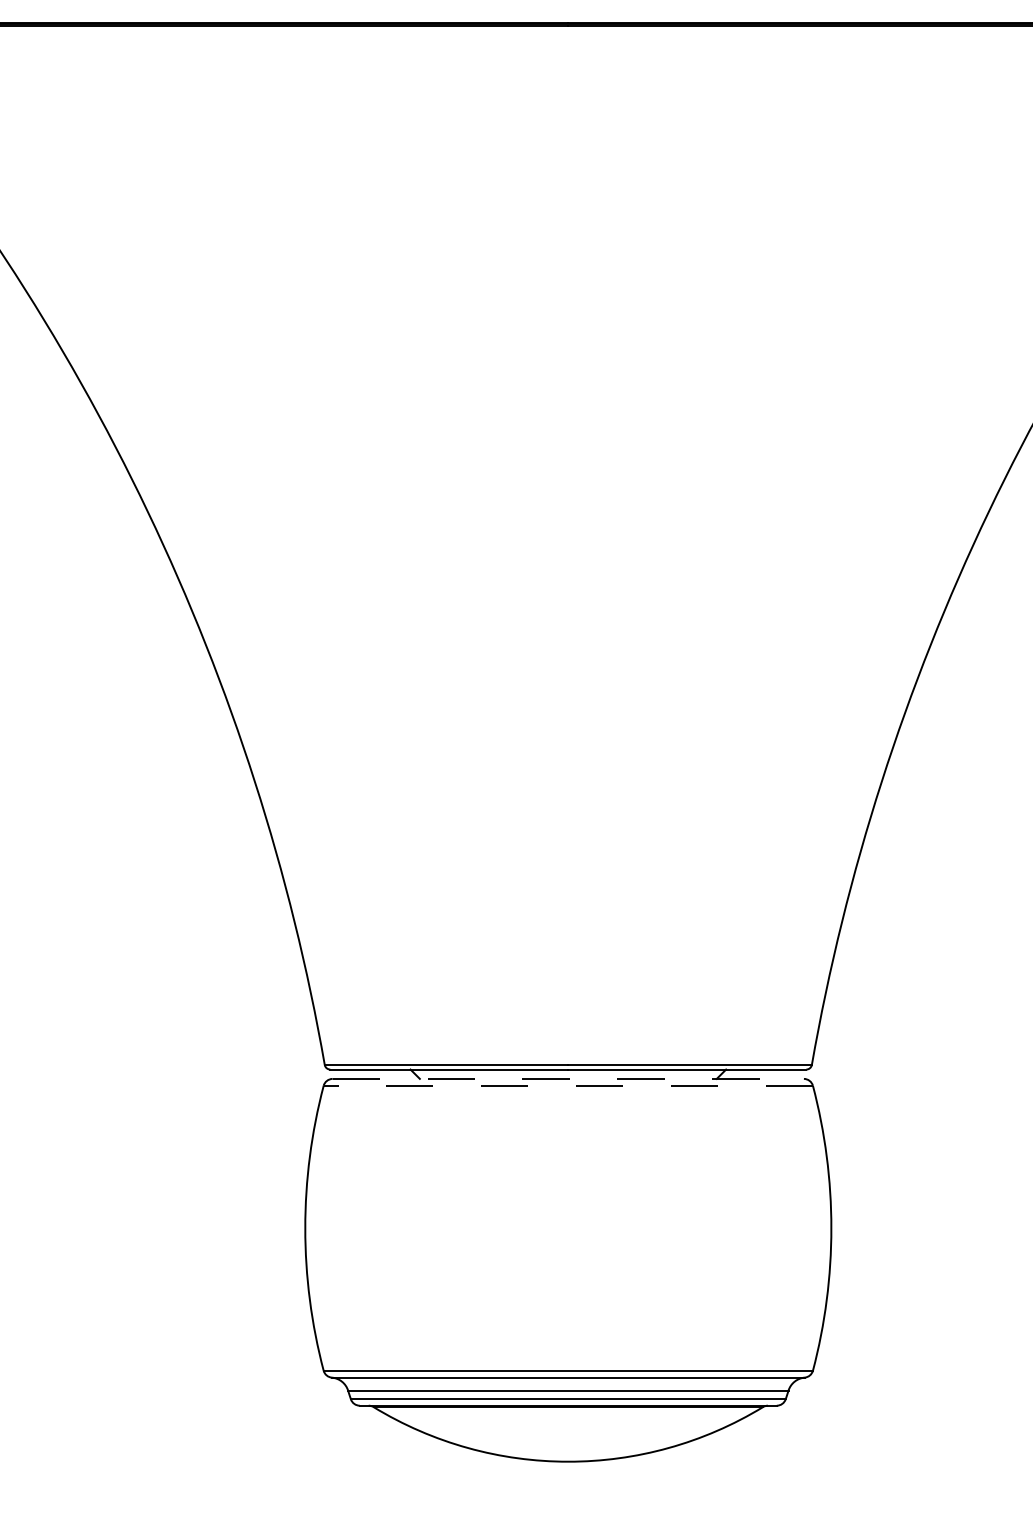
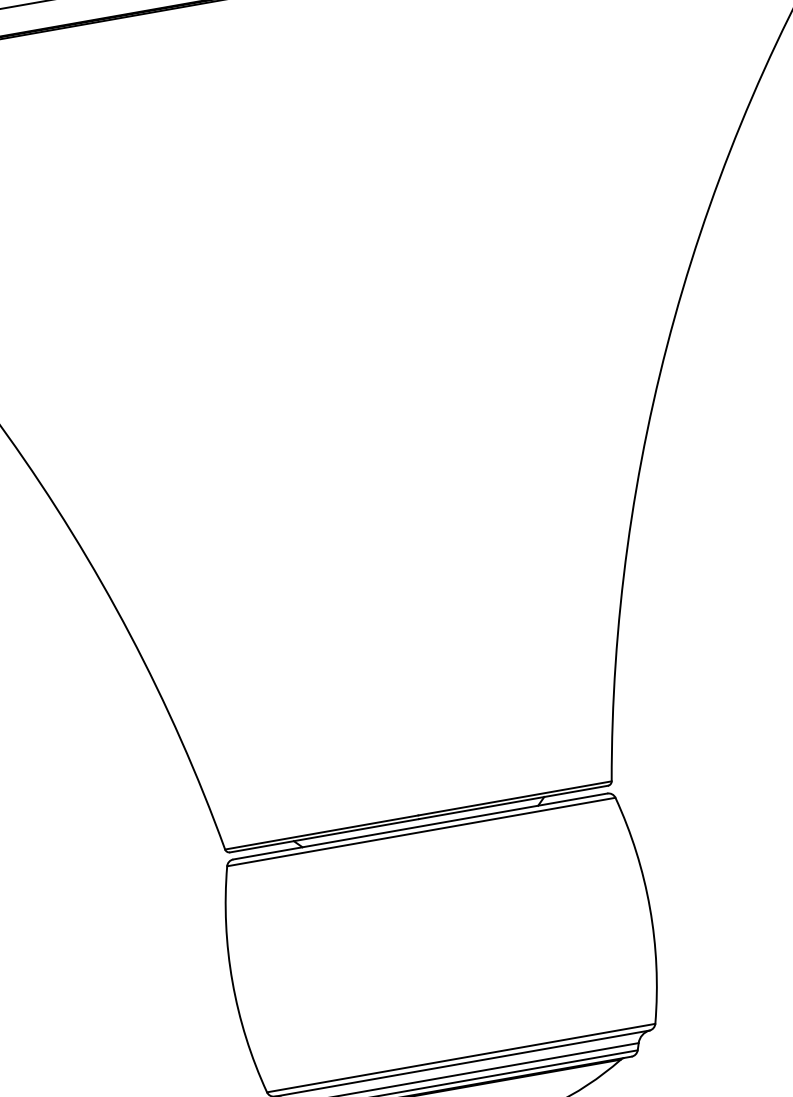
line: (568, 1078) -> (420, 826), dashed -> solid
line: (568, 1085) -> (421, 831), dashed -> solid

